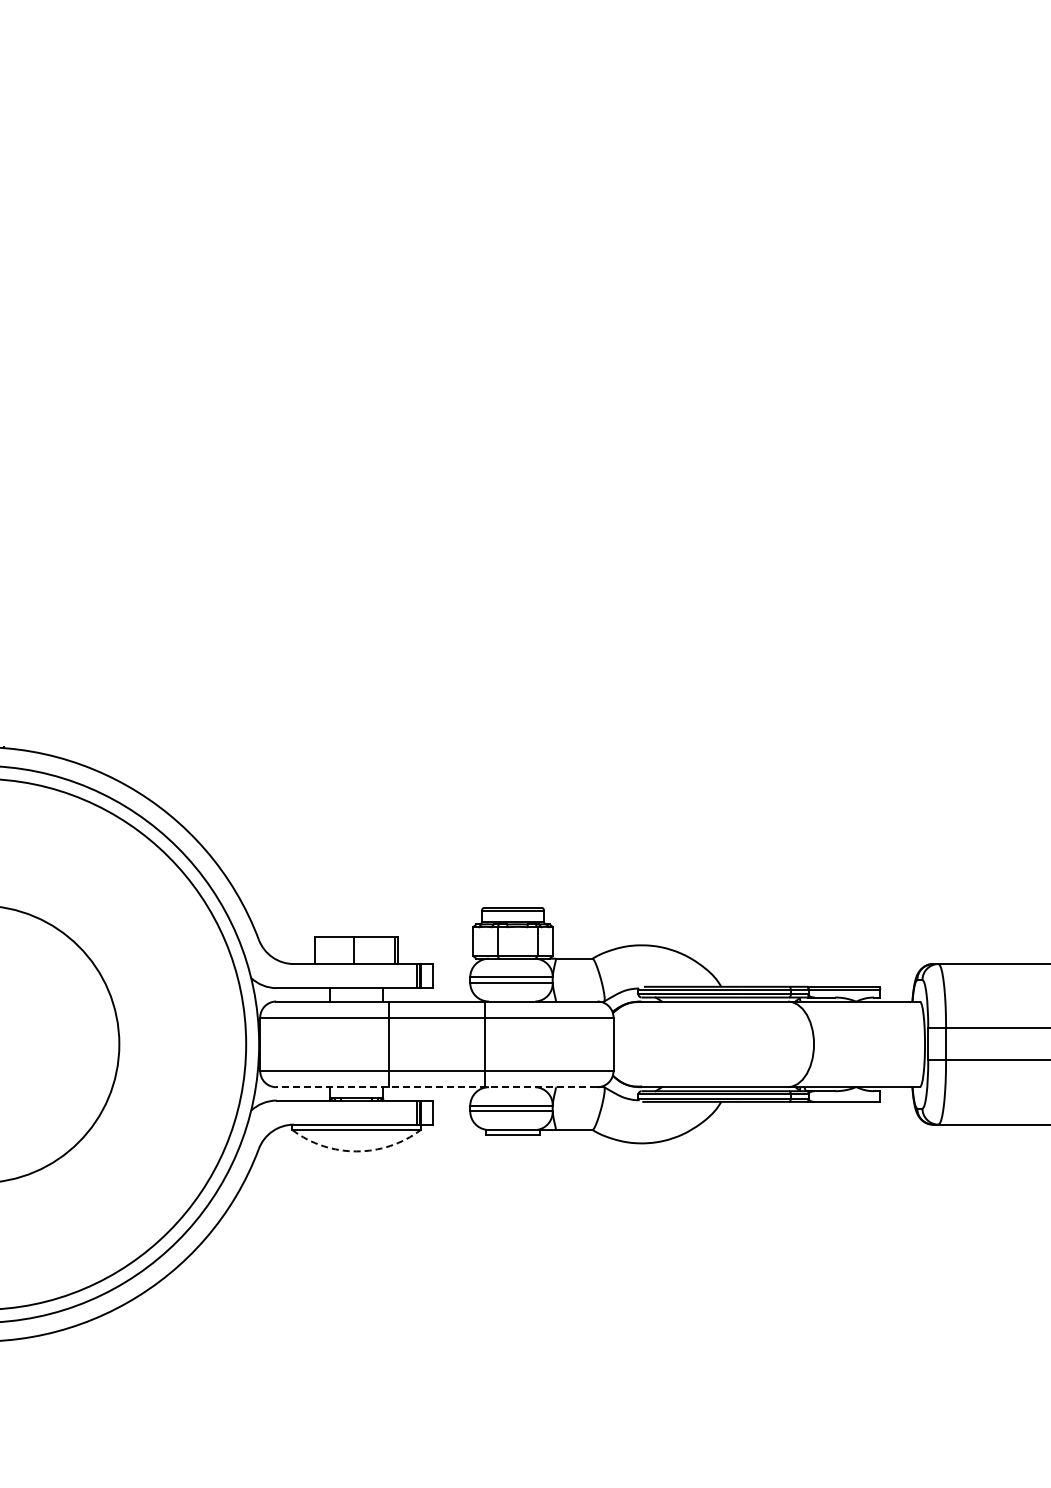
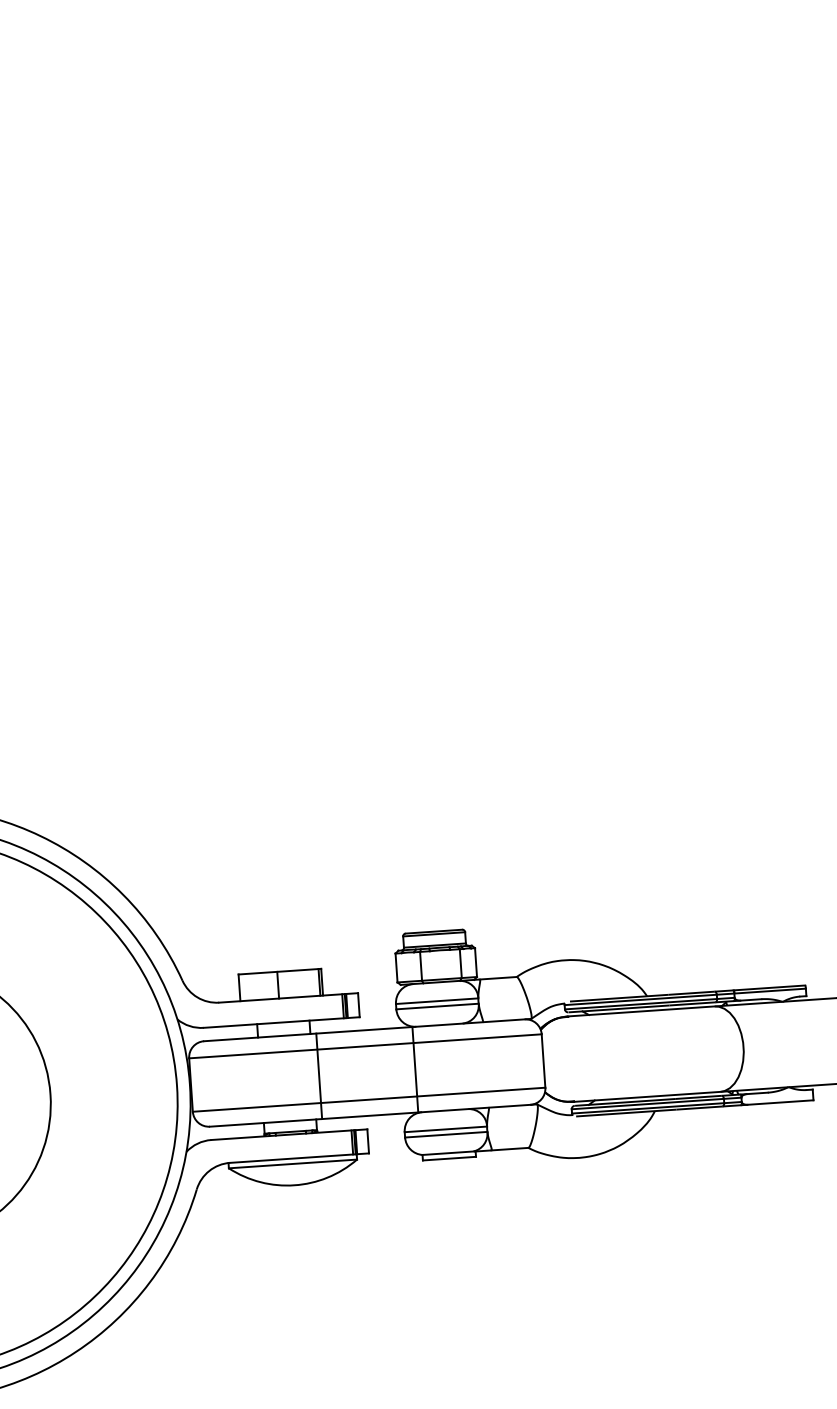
line: (436, 1087) -> (369, 1116), dashed -> solid
arc: (356, 1151) -> (294, 1185), dashed -> solid

